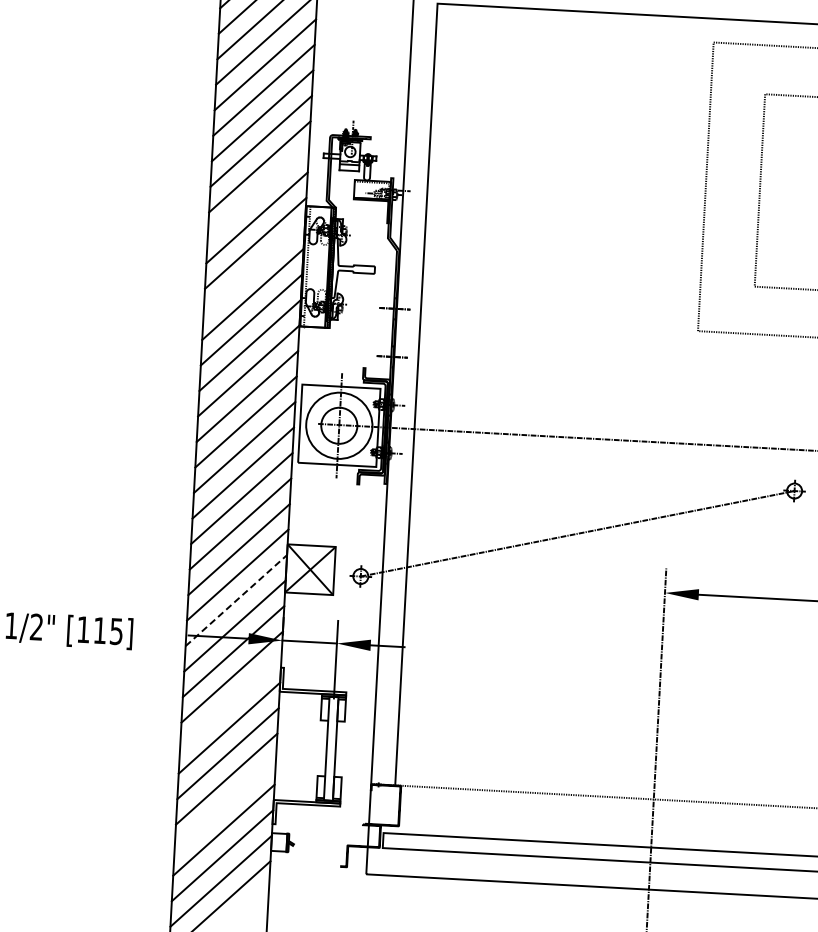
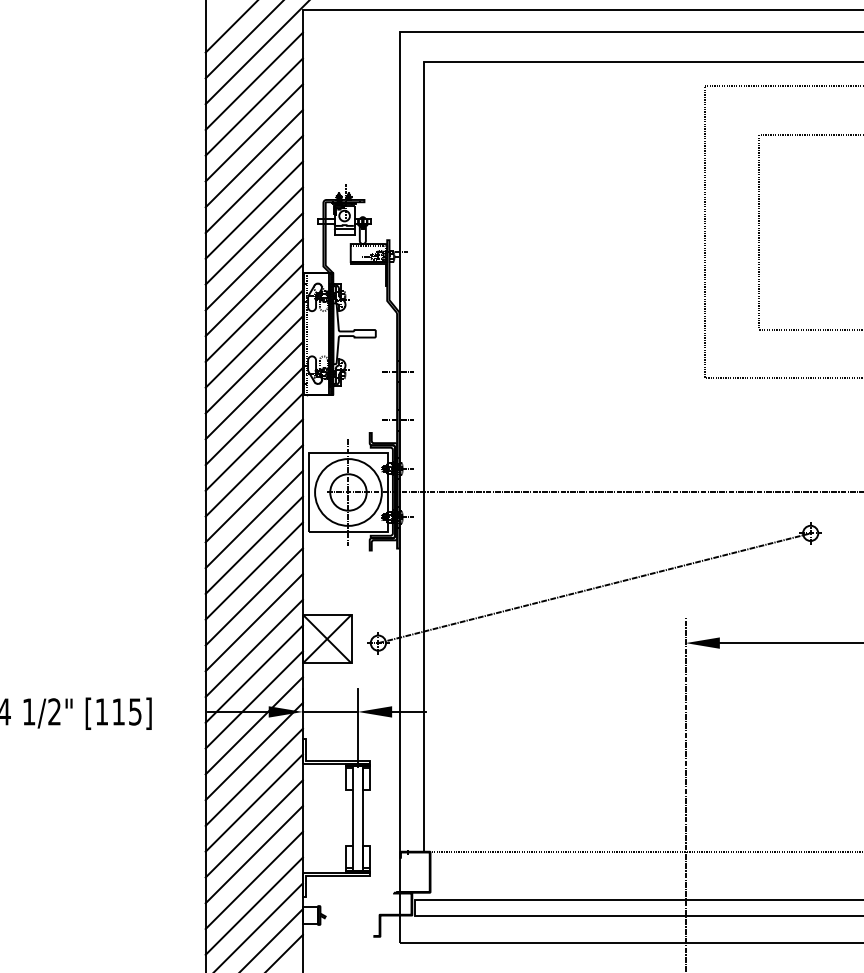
line: (257, 192) -> (253, 261), added
line: (253, 268) -> (253, 338), added
line: (236, 600) -> (254, 674), dashed -> solid
line: (230, 701) -> (253, 776), added
line: (224, 804) -> (253, 880), added

